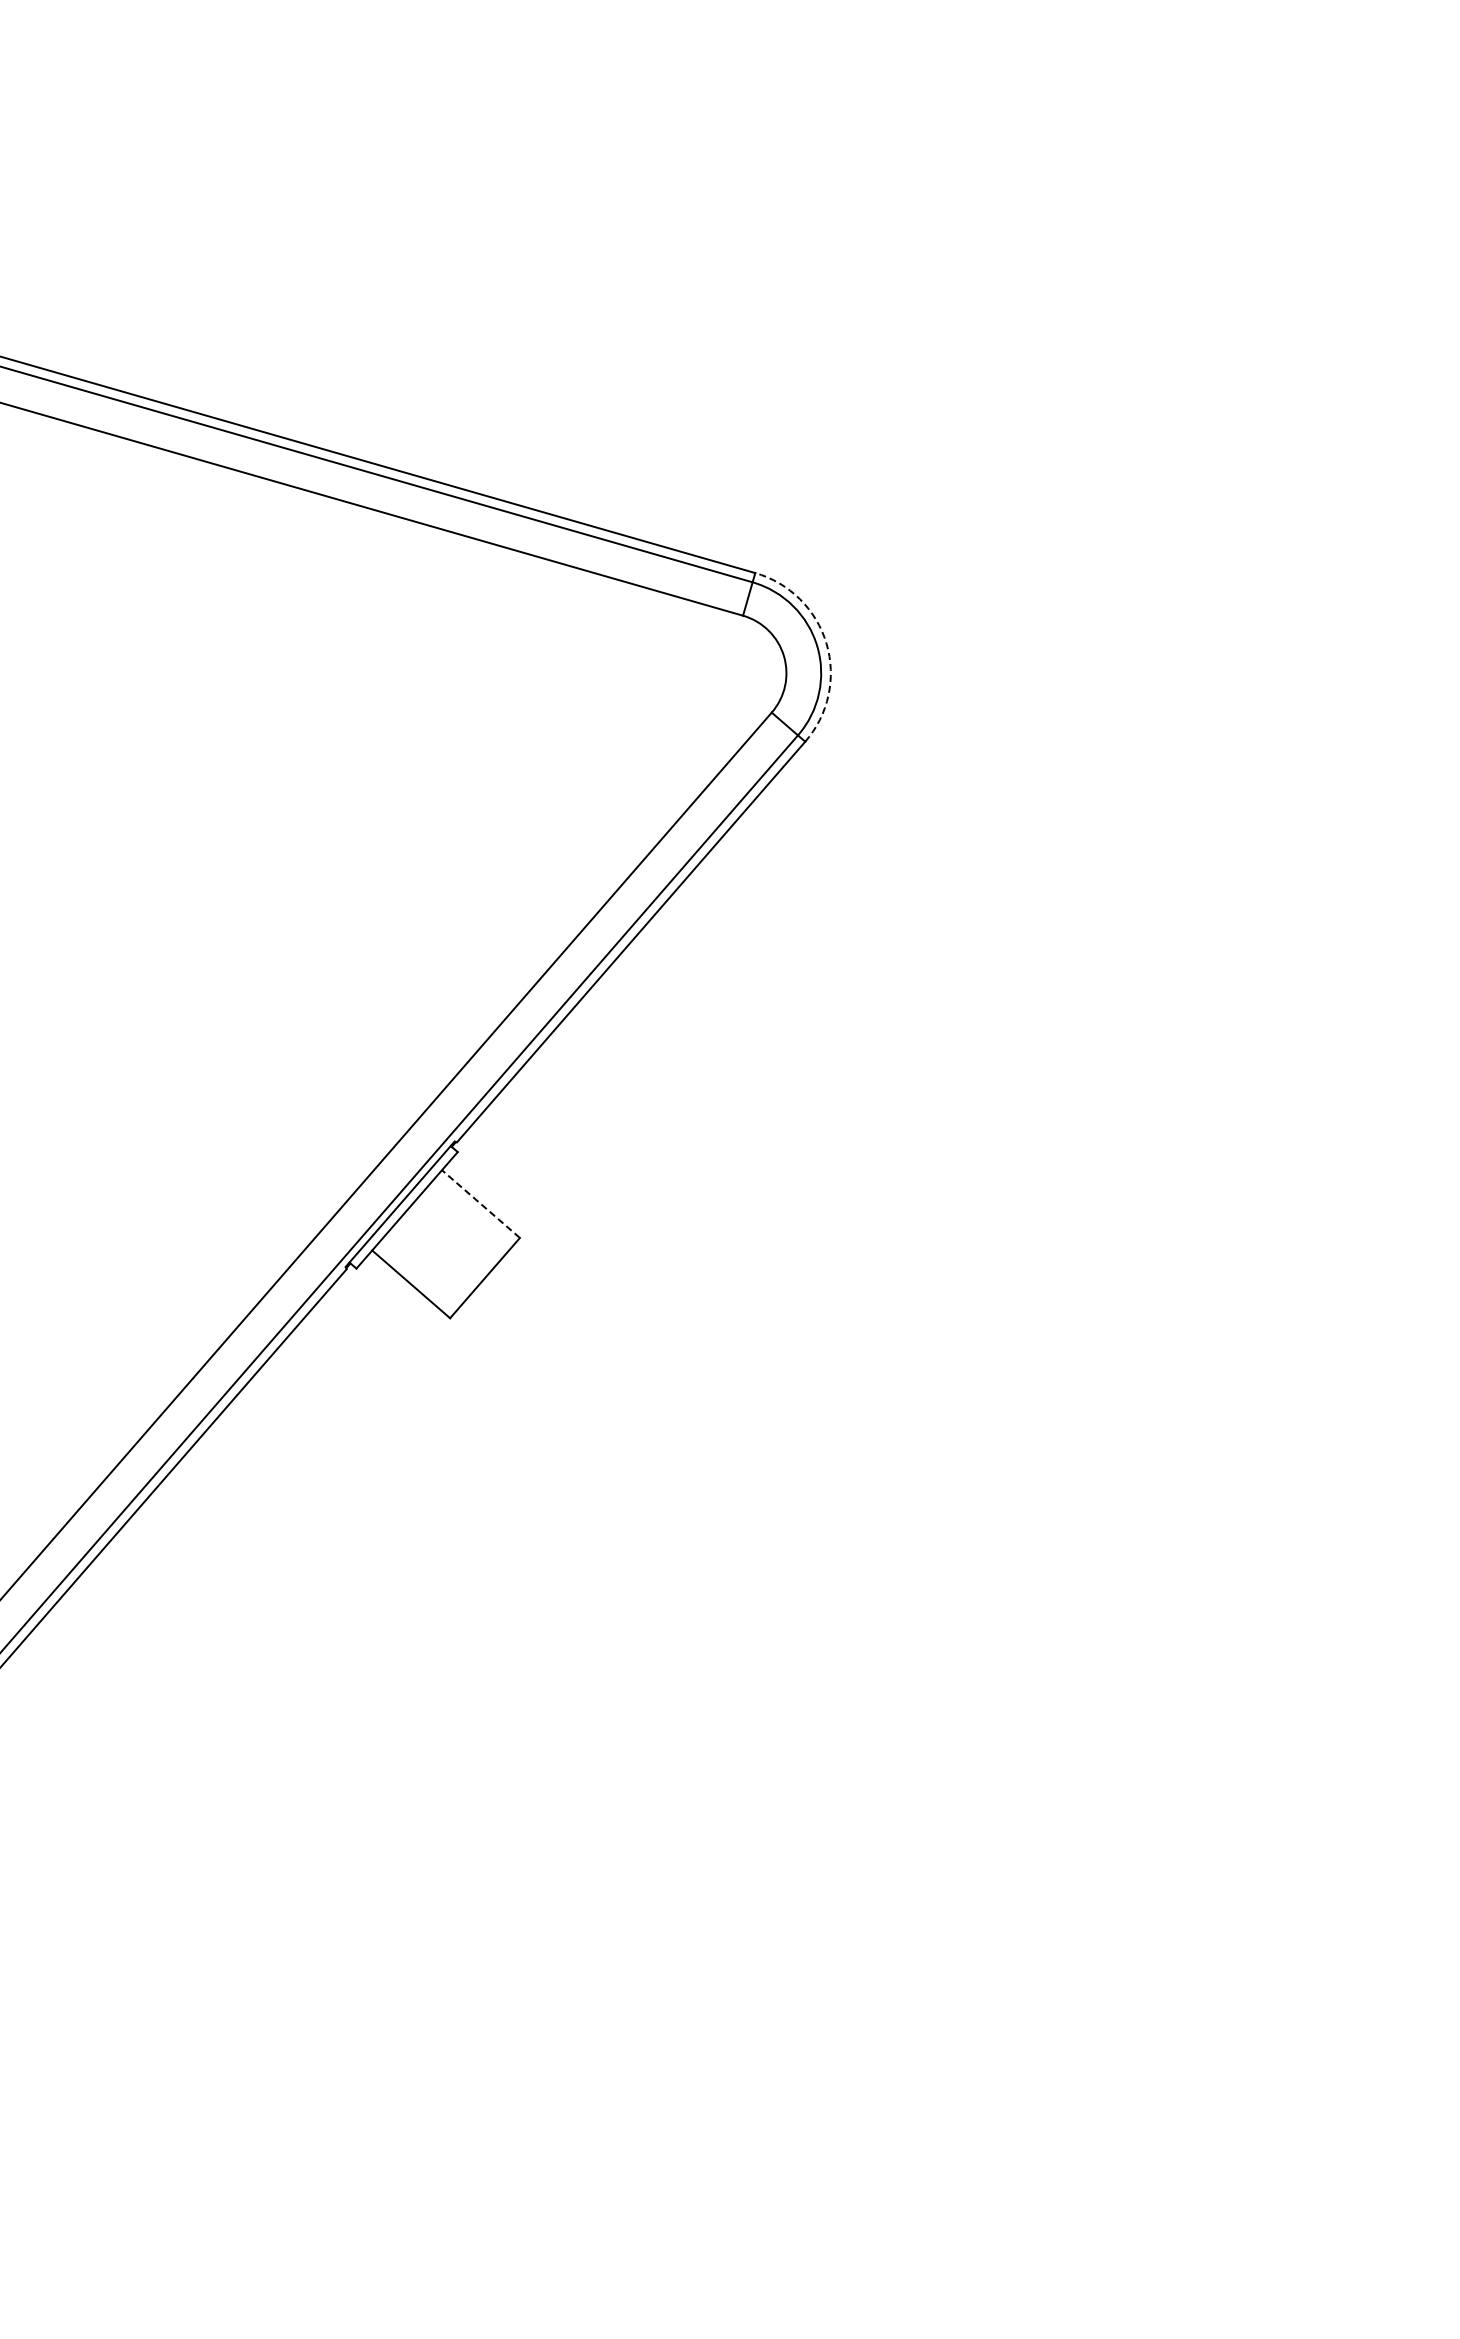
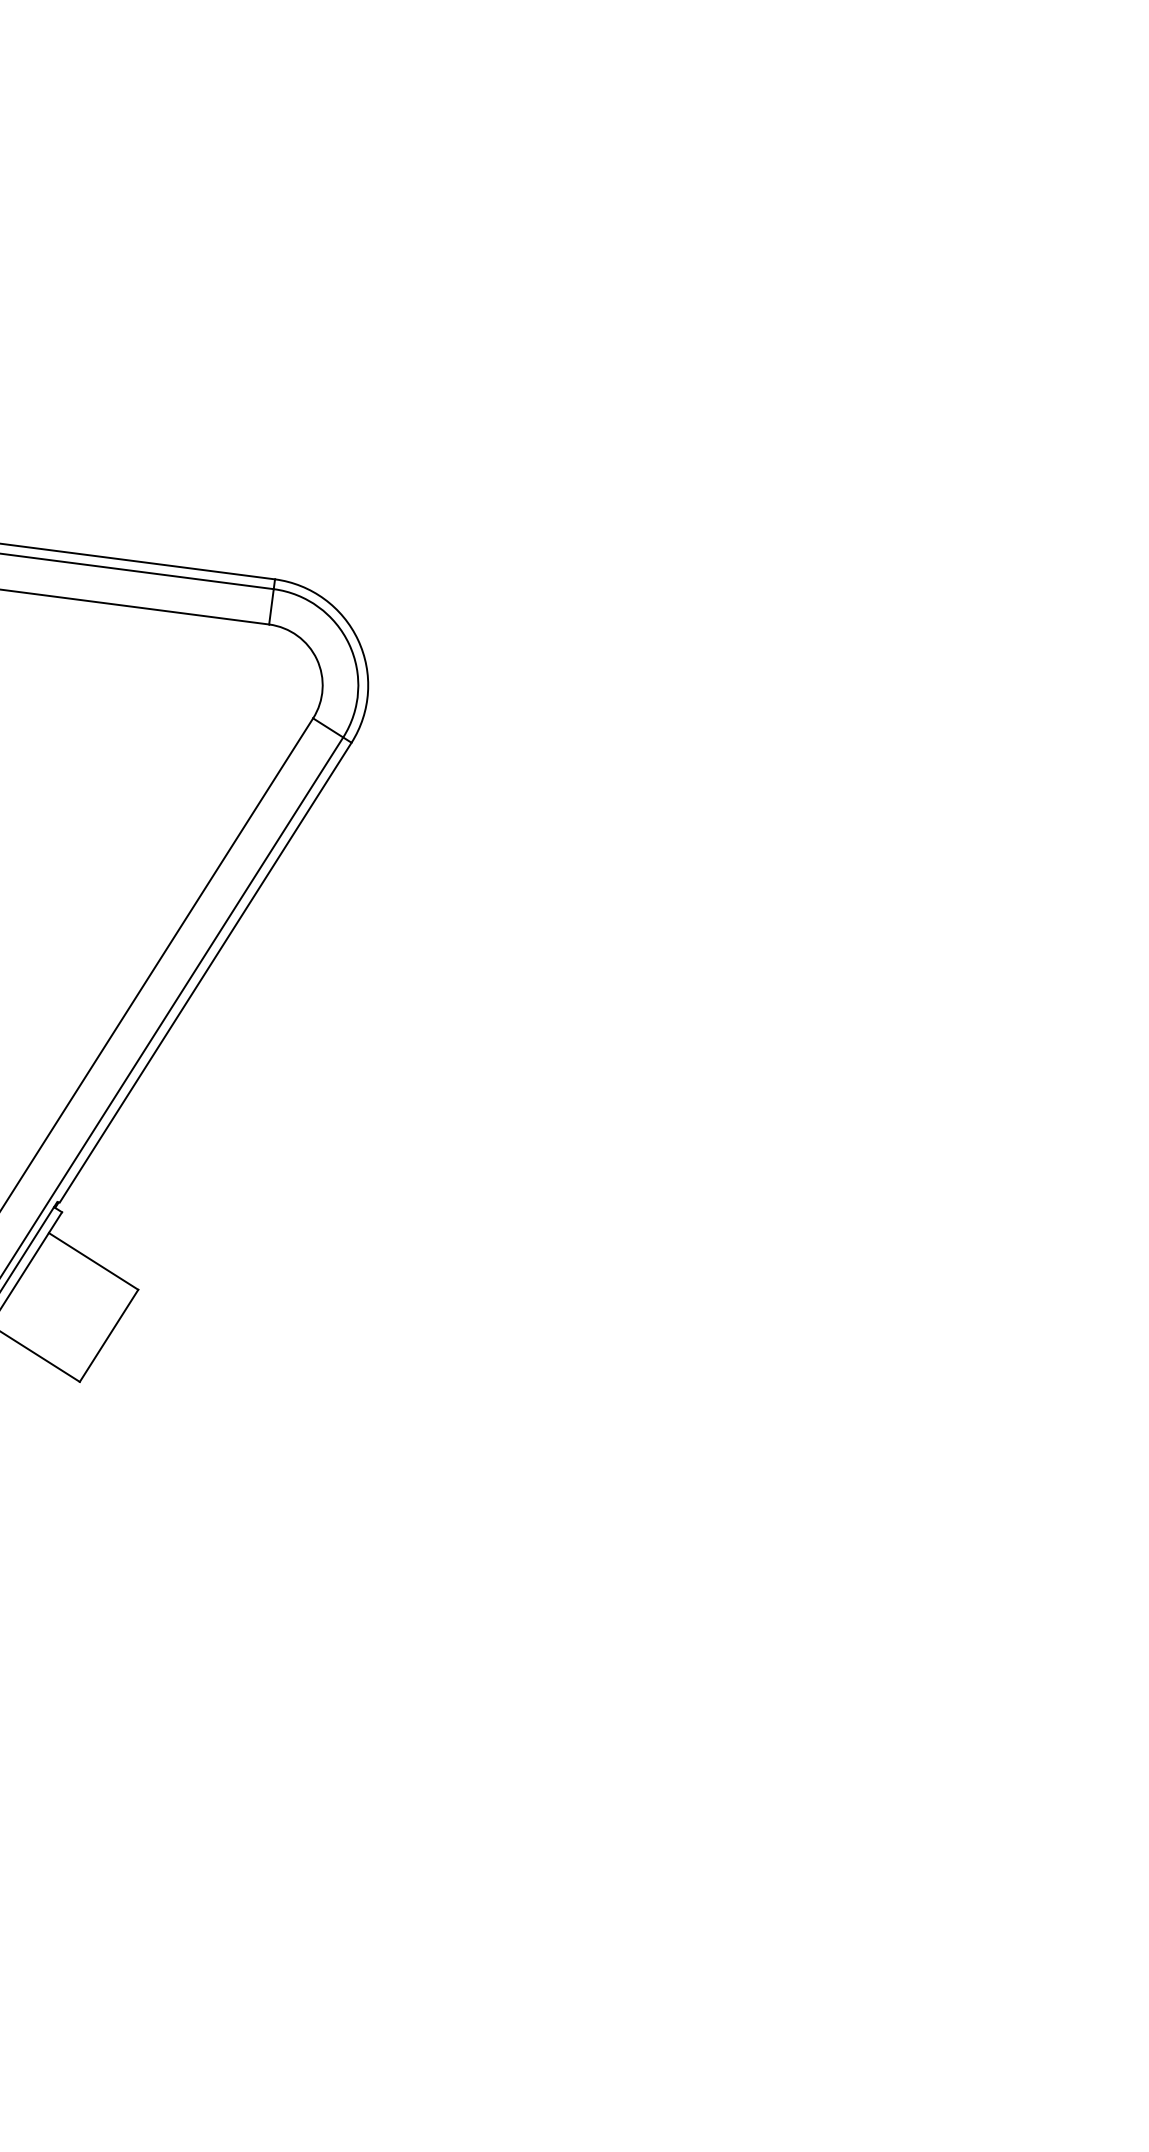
arc: (826, 643) -> (358, 639), dashed -> solid
line: (480, 1204) -> (93, 1261), dashed -> solid

